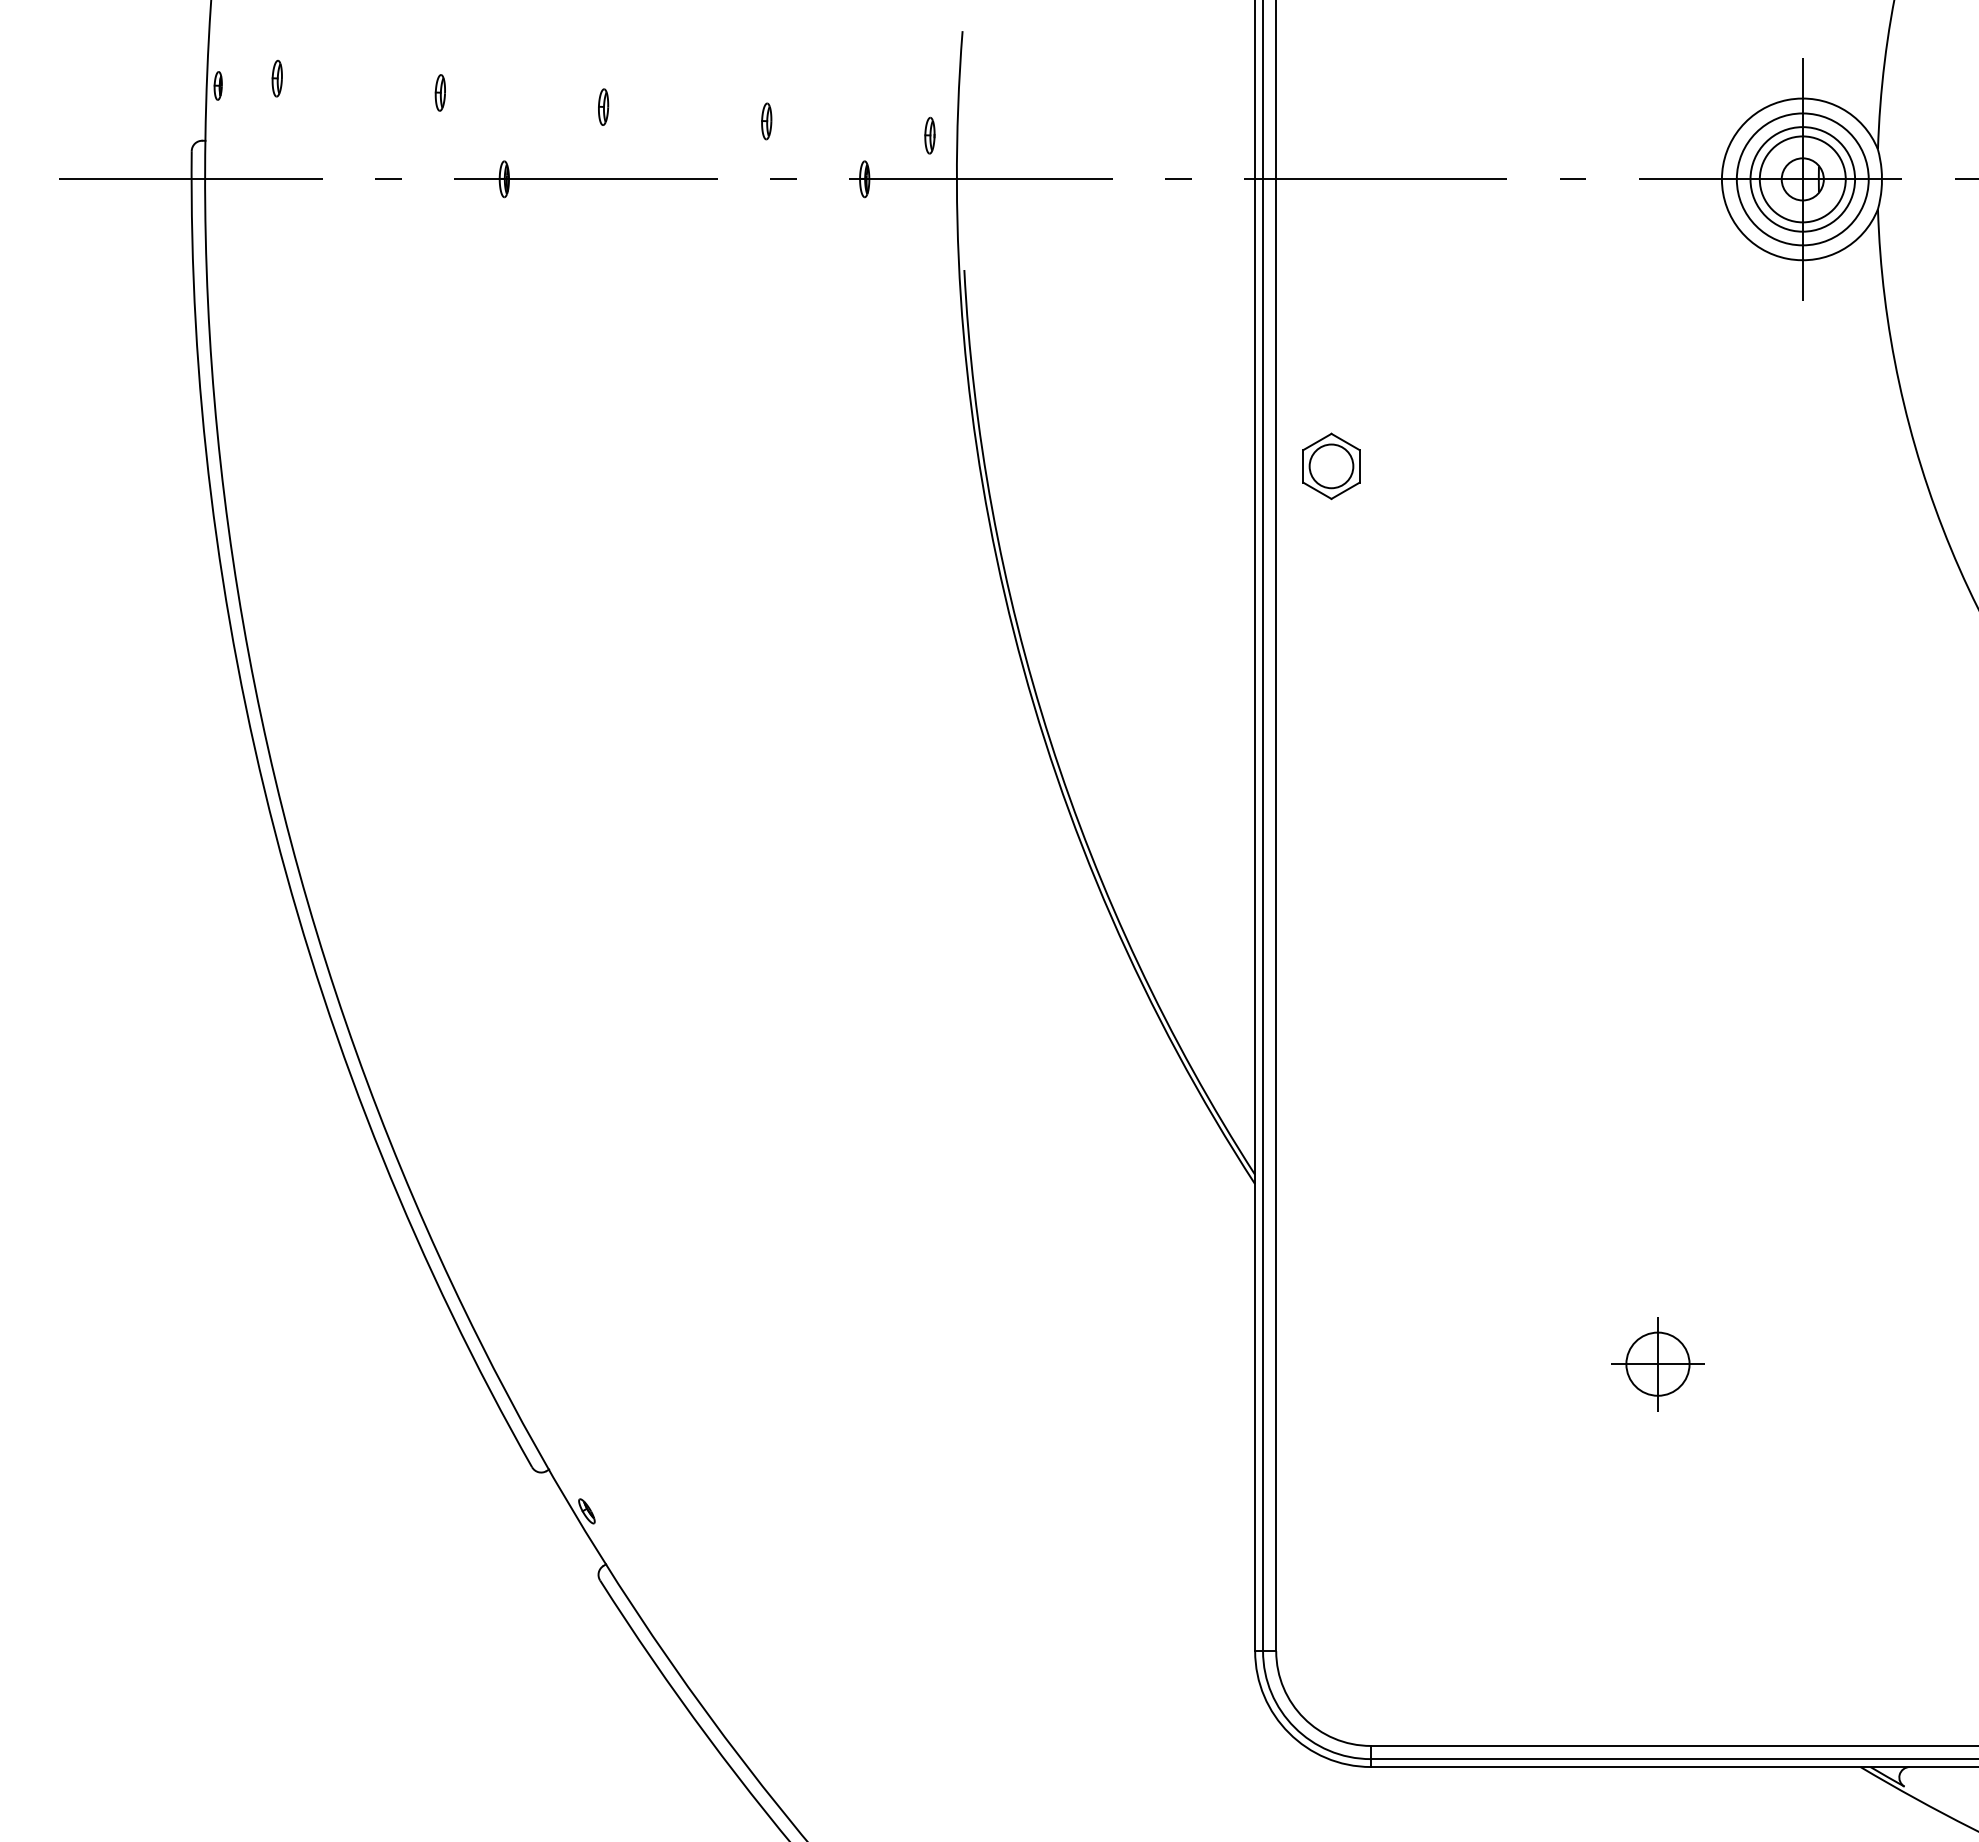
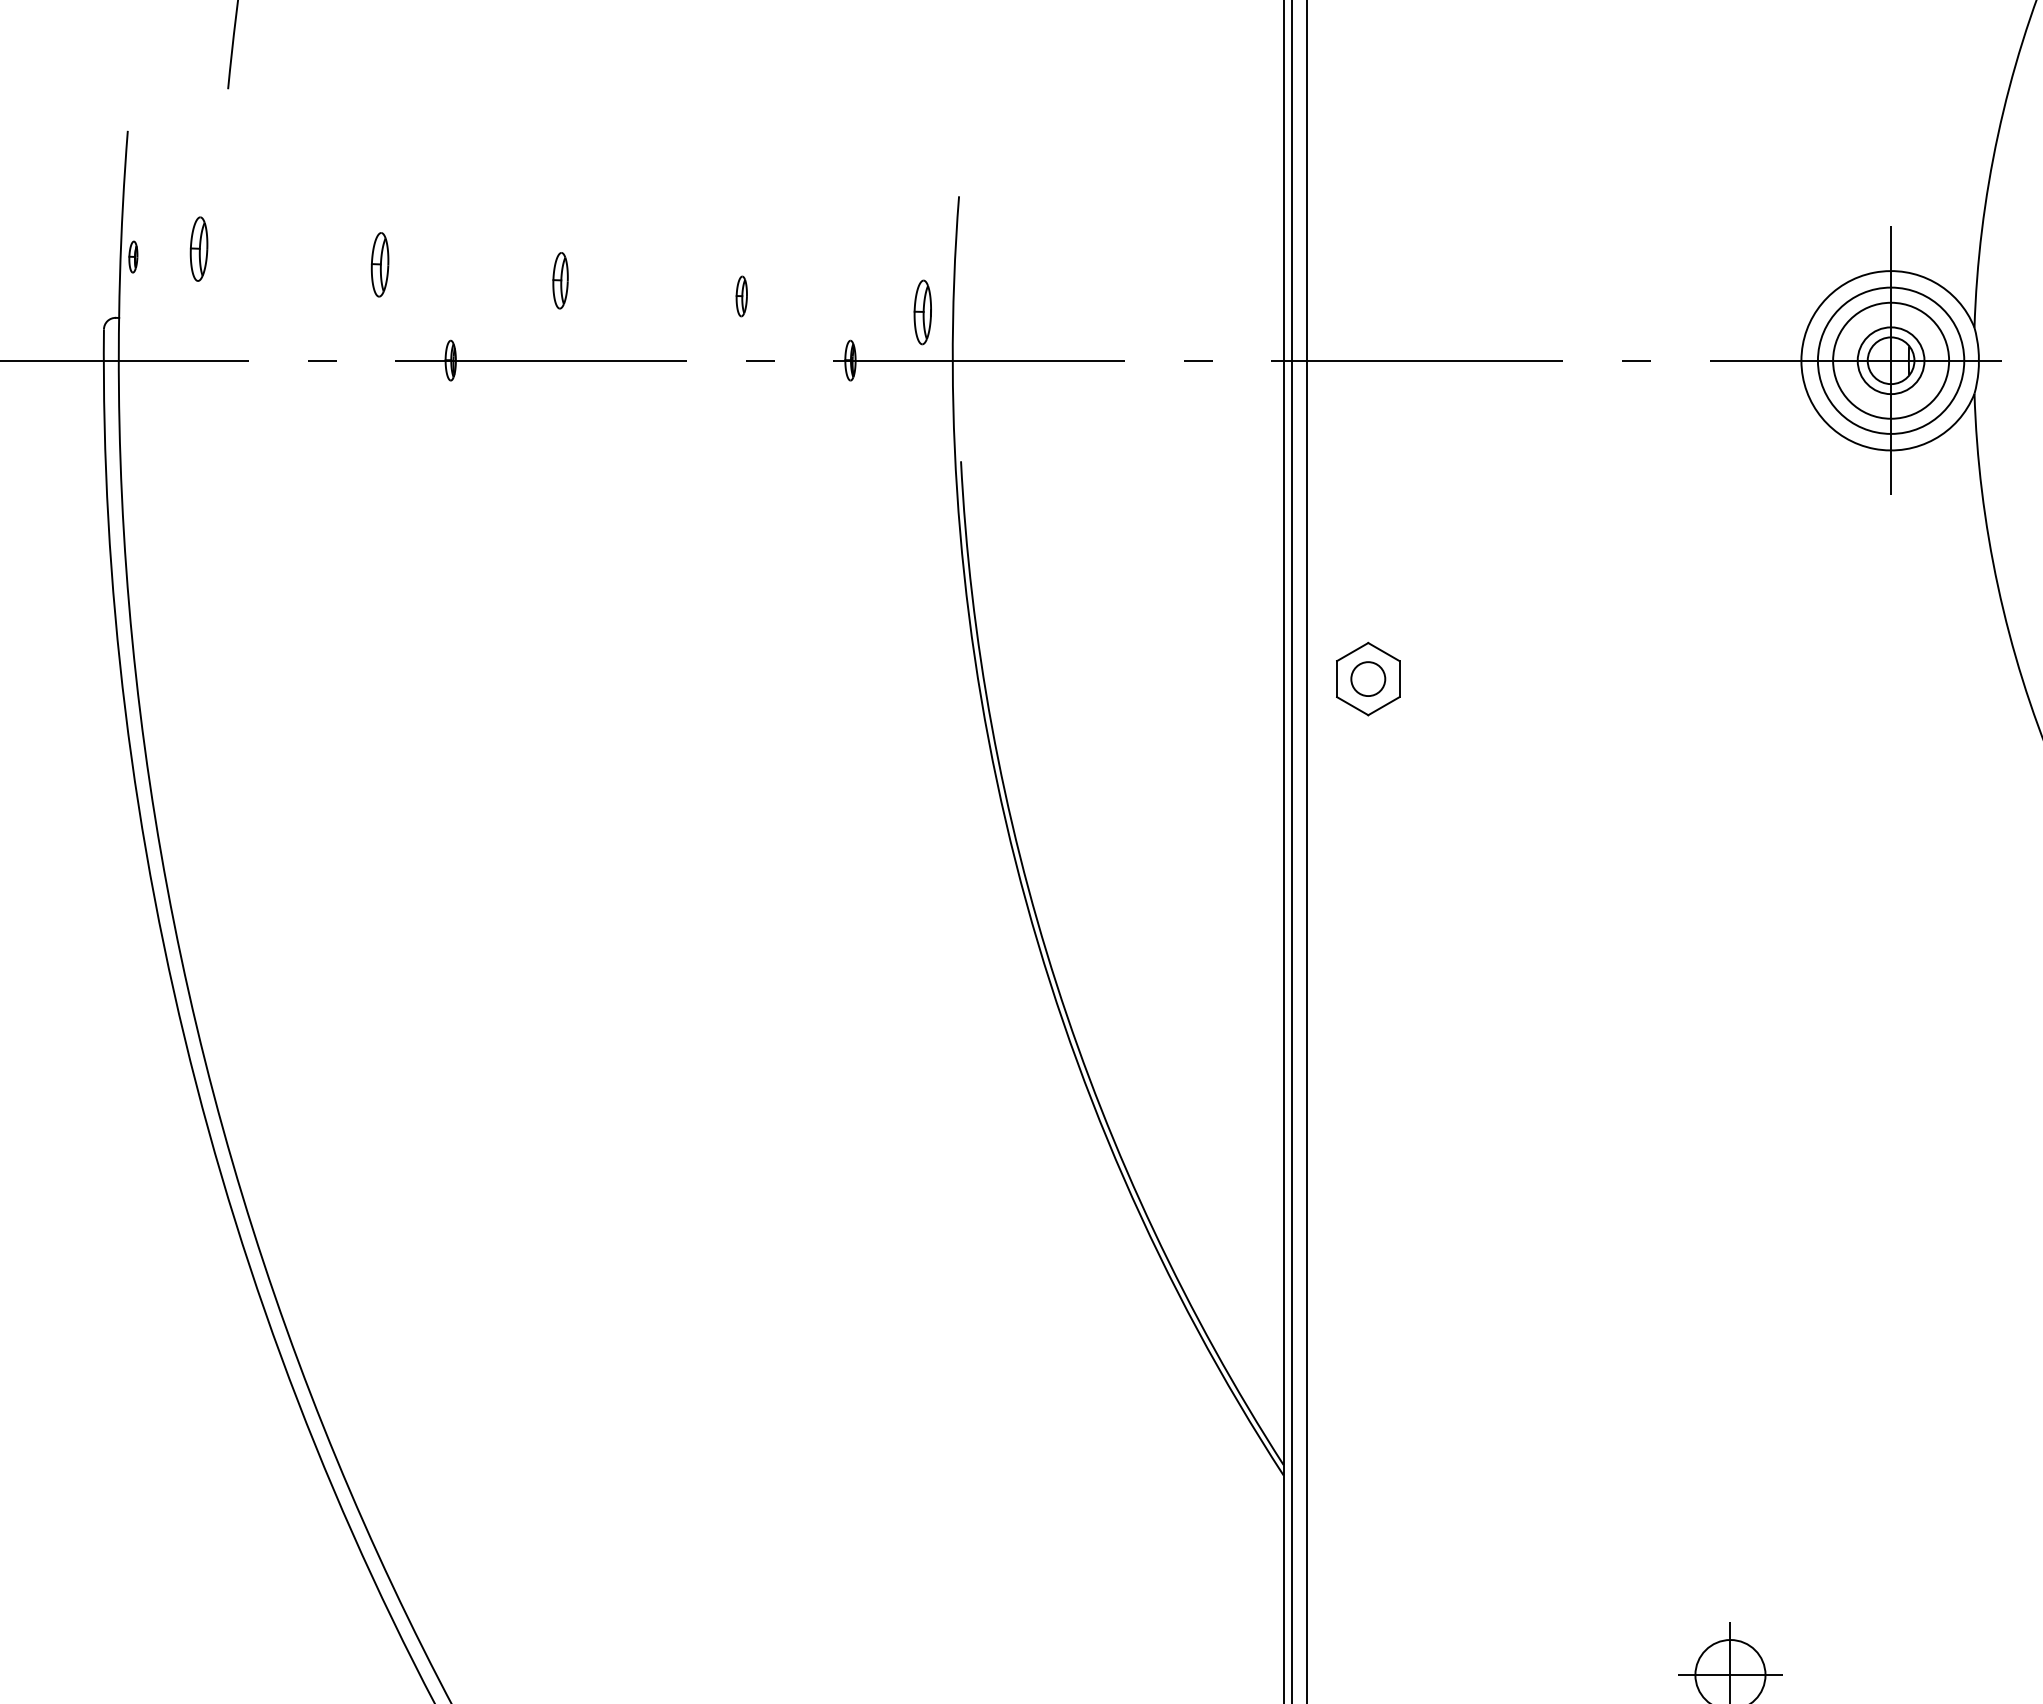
part: (276, 78) -> (197, 248), size x1.6
part: (439, 92) -> (378, 264), size x1.6
part: (603, 106) -> (560, 279), size x1.4
part: (929, 135) -> (922, 312), size x1.6
circle: (1802, 179) -> (1890, 360), size x0.7
circle: (1331, 466) -> (1368, 679), size x0.7

